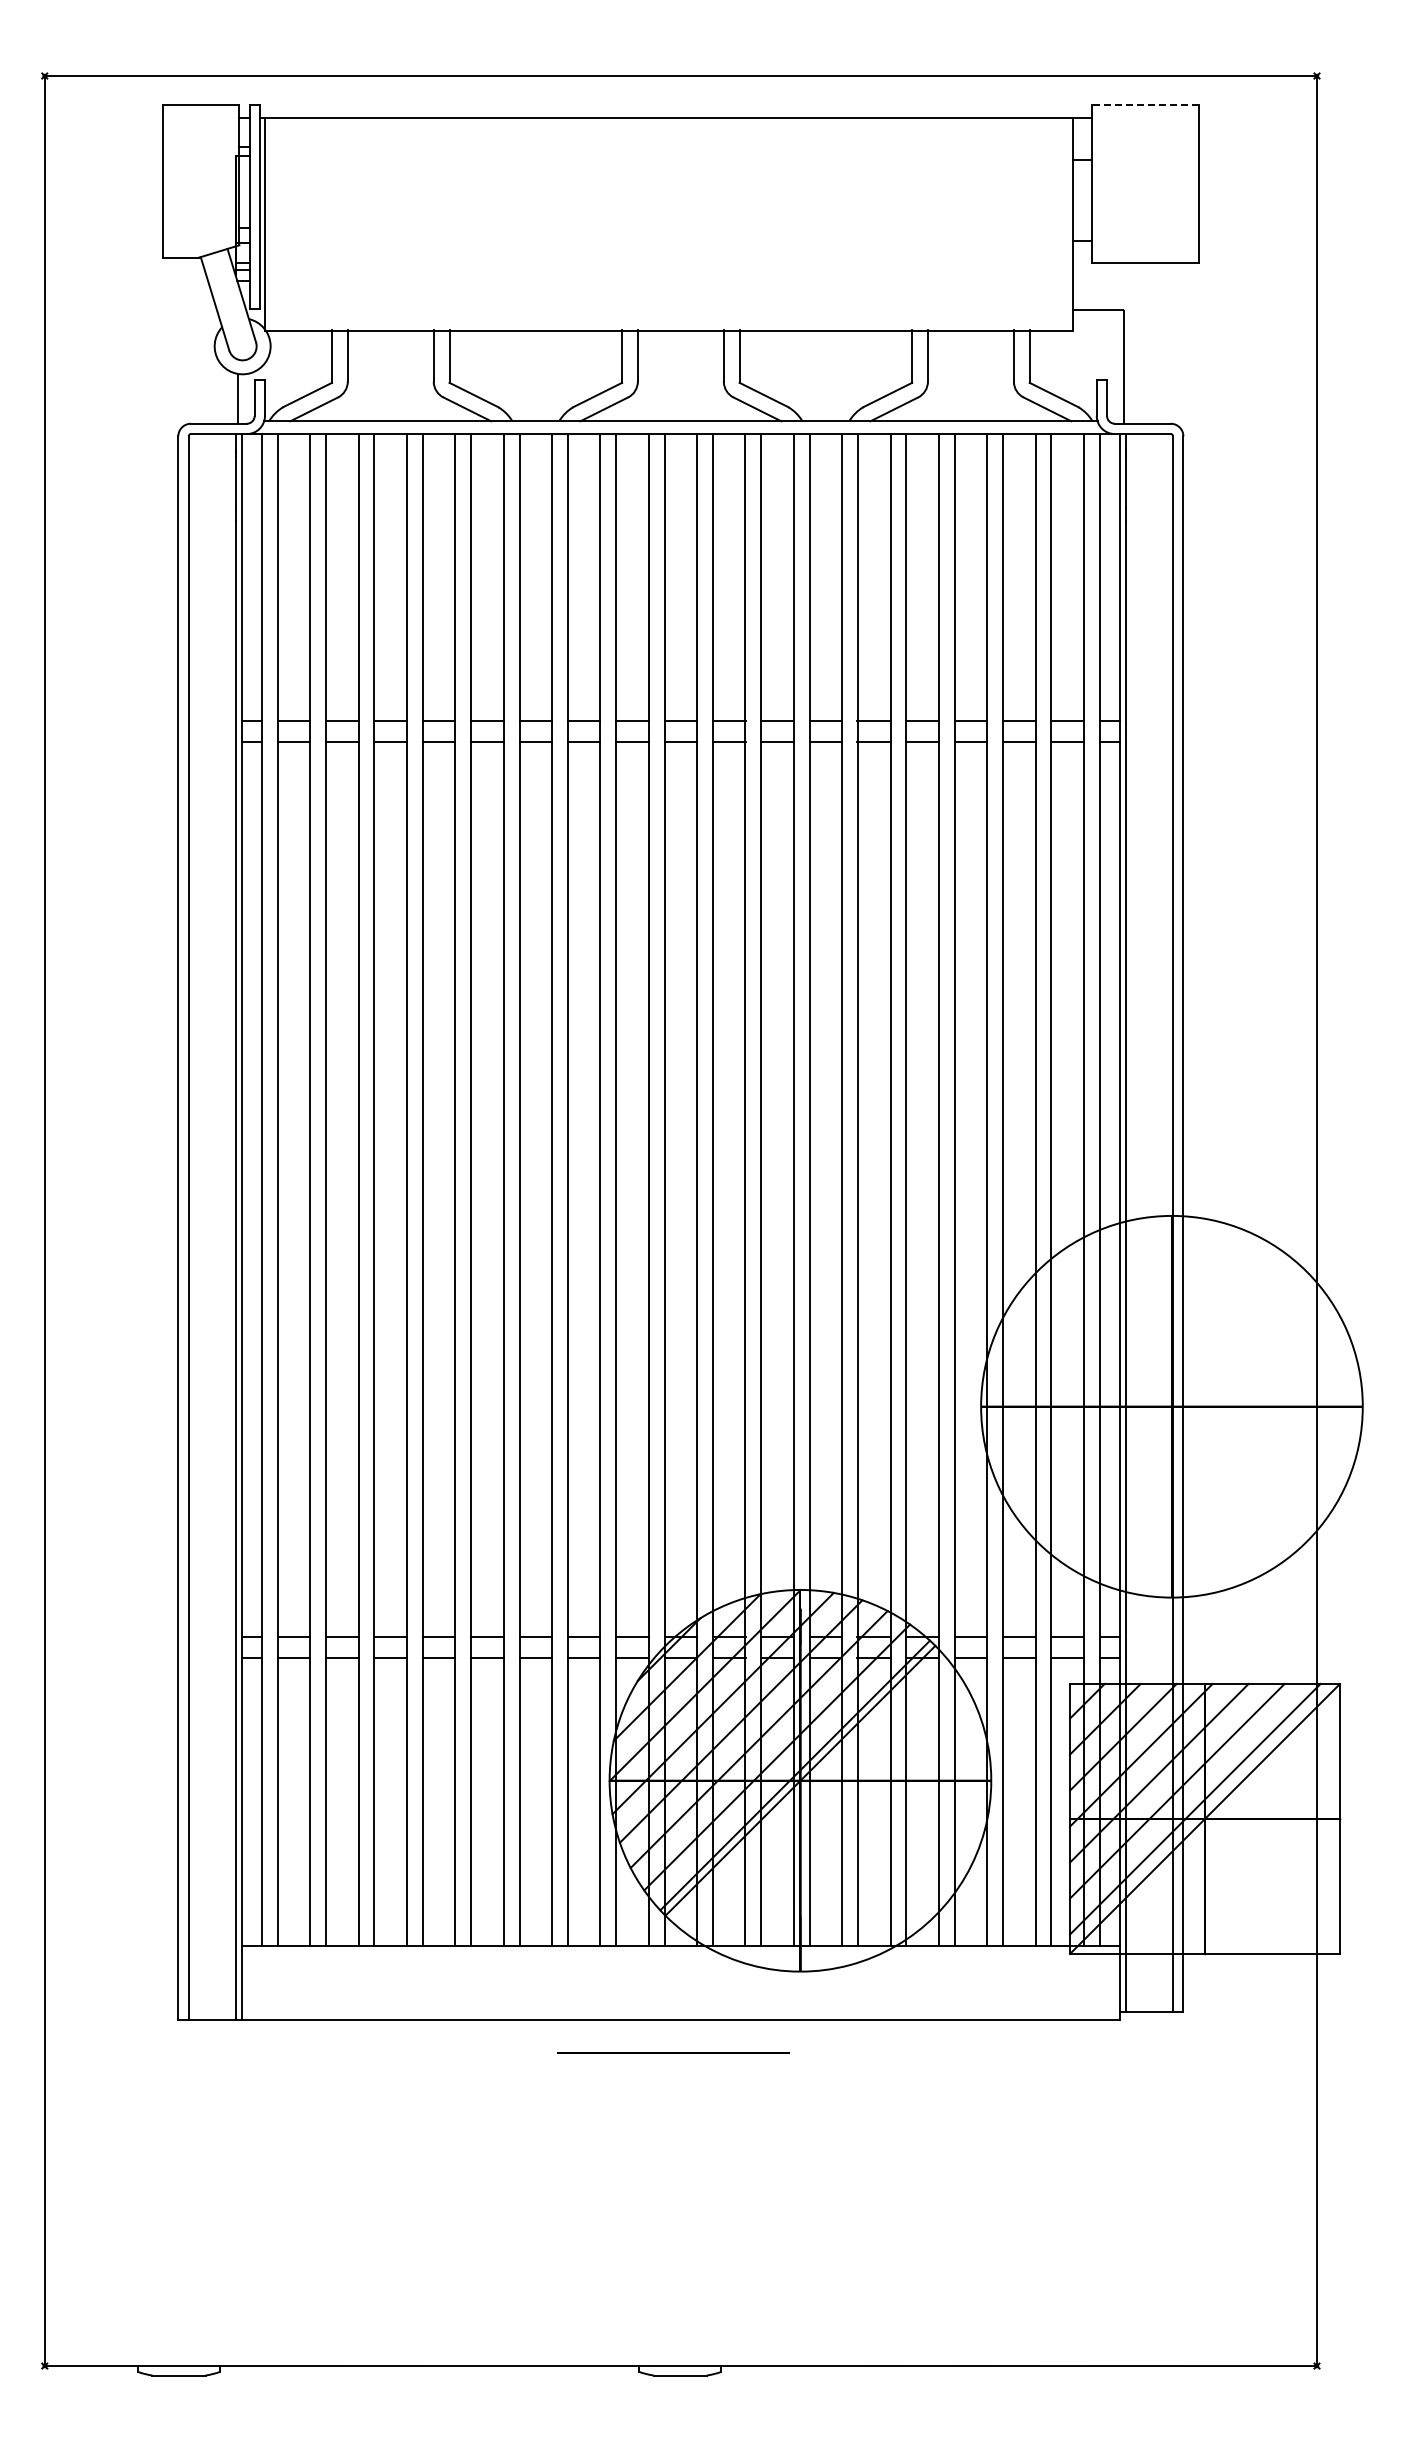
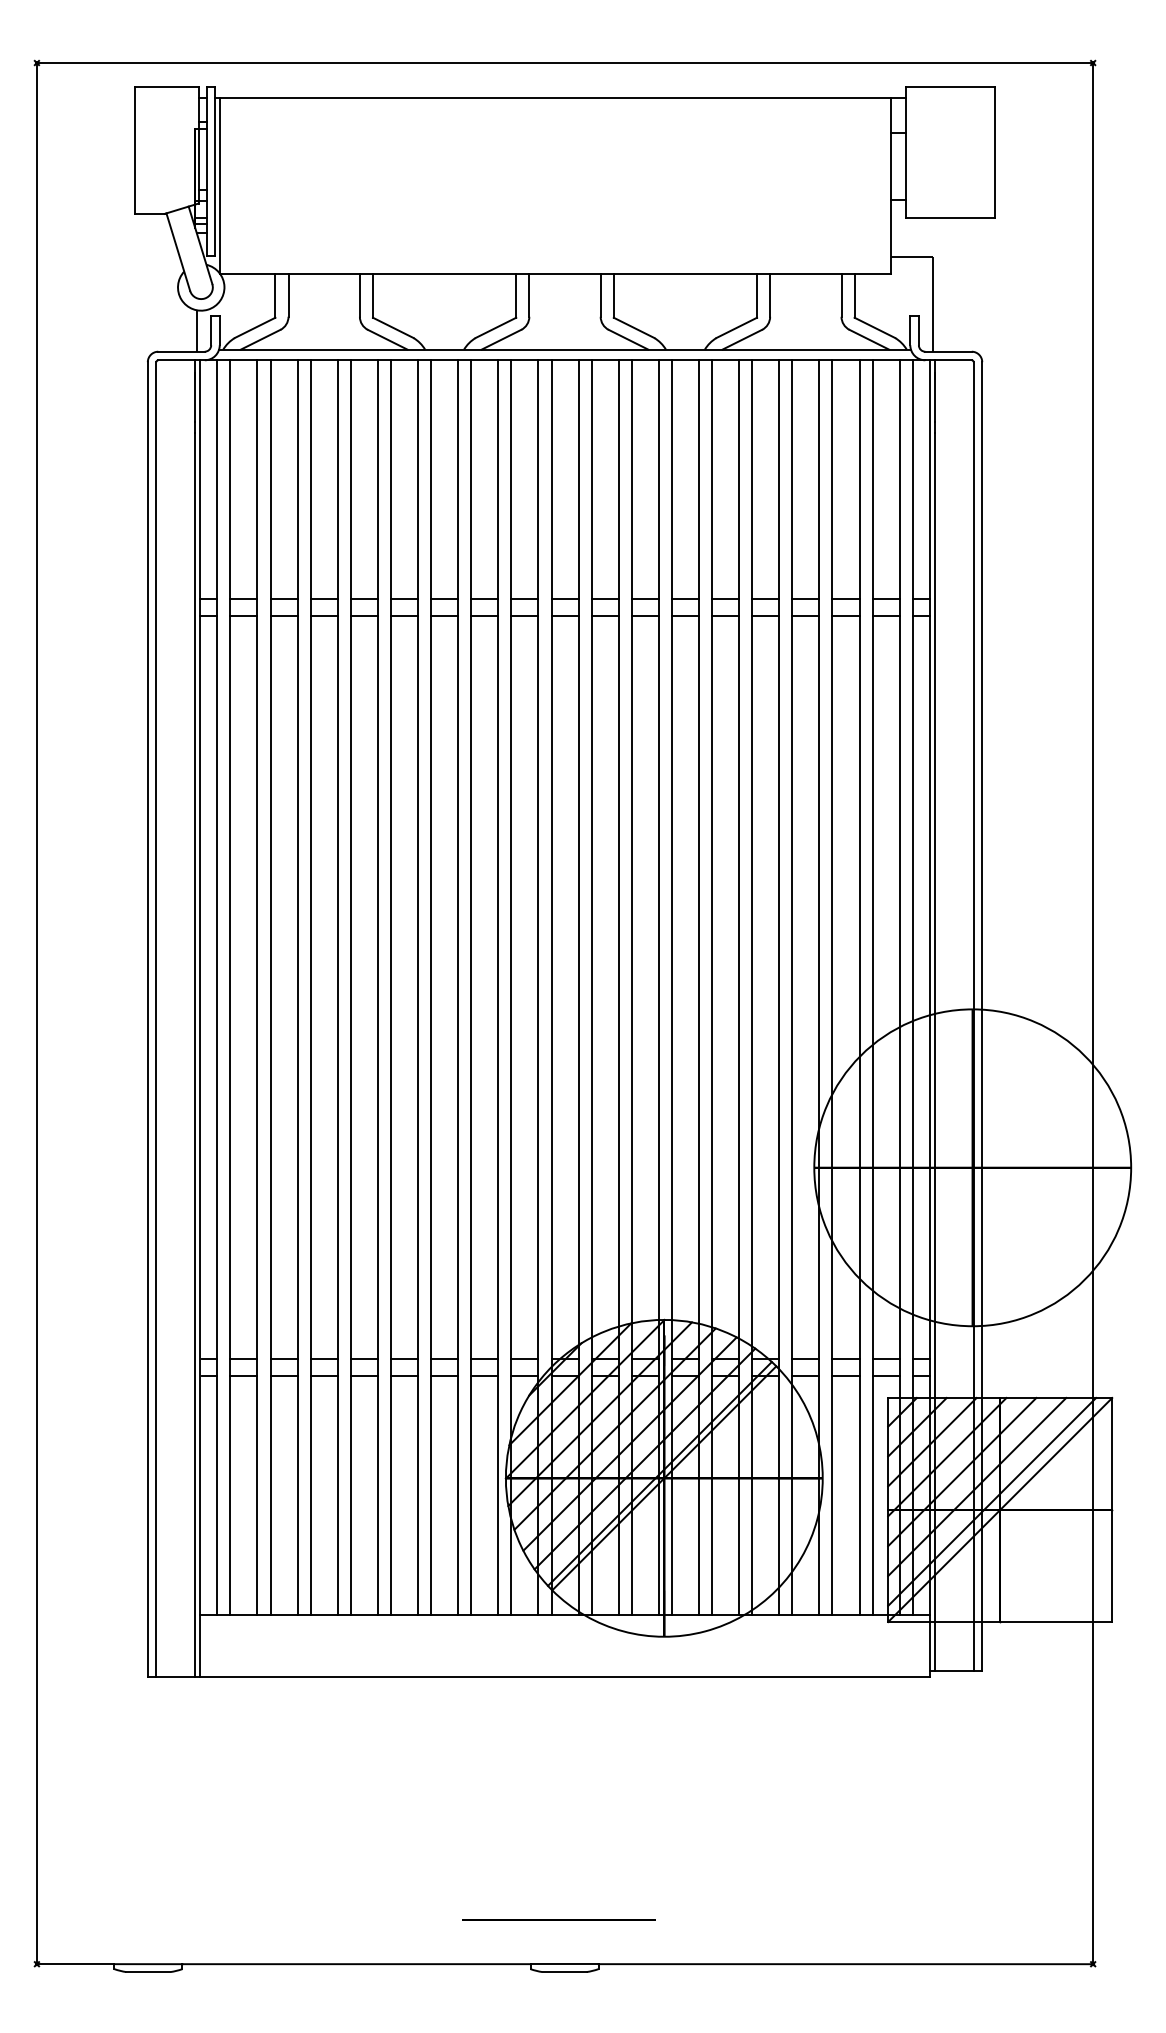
line: (1144, 105) -> (949, 87), dashed -> solid
line: (673, 2052) -> (558, 1919), moved

